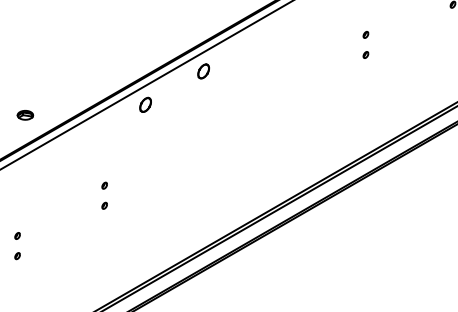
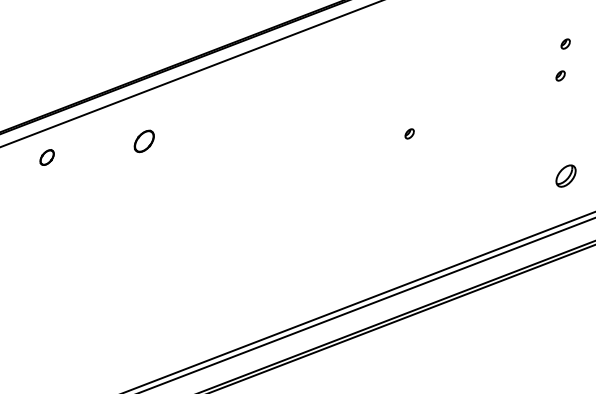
part: (365, 34) -> (414, 101), removed
part: (203, 71) -> (144, 141), moved
part: (145, 104) -> (47, 157), size x0.7

